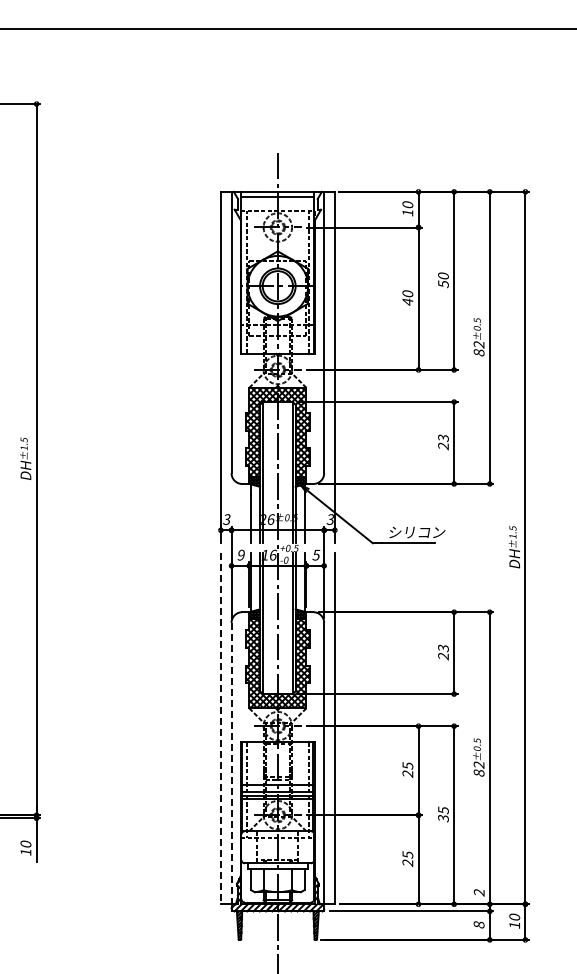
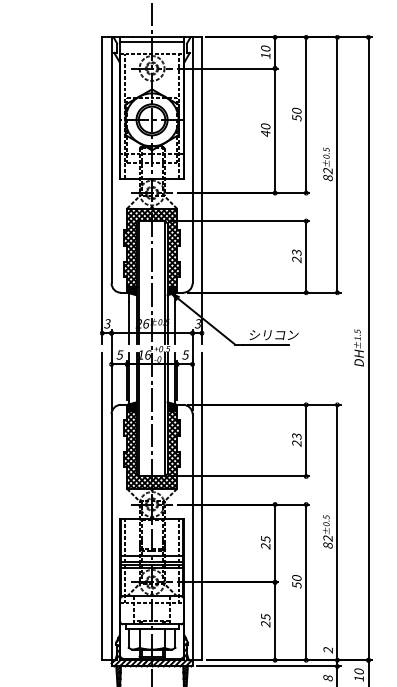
text: (240, 554) -> (119, 354), 9 -> 5
line: (220, 729) -> (101, 507), dashed -> solid
line: (231, 763) -> (111, 537), dashed -> solid
text: (443, 813) -> (296, 580), 35 -> 50

